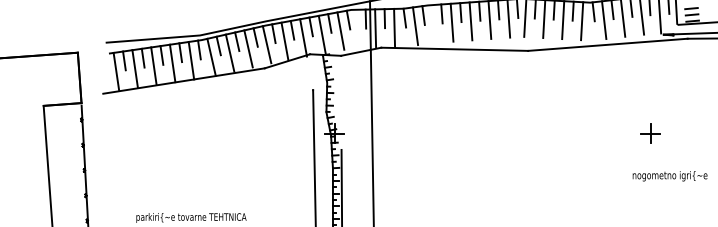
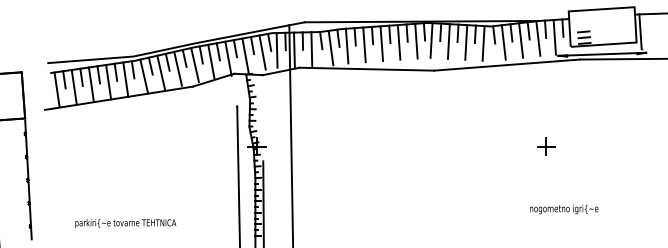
line: (432, 23) -> (346, 45), added
line: (355, 28) -> (276, 50), added
text: (670, 176) -> (564, 209), moved

